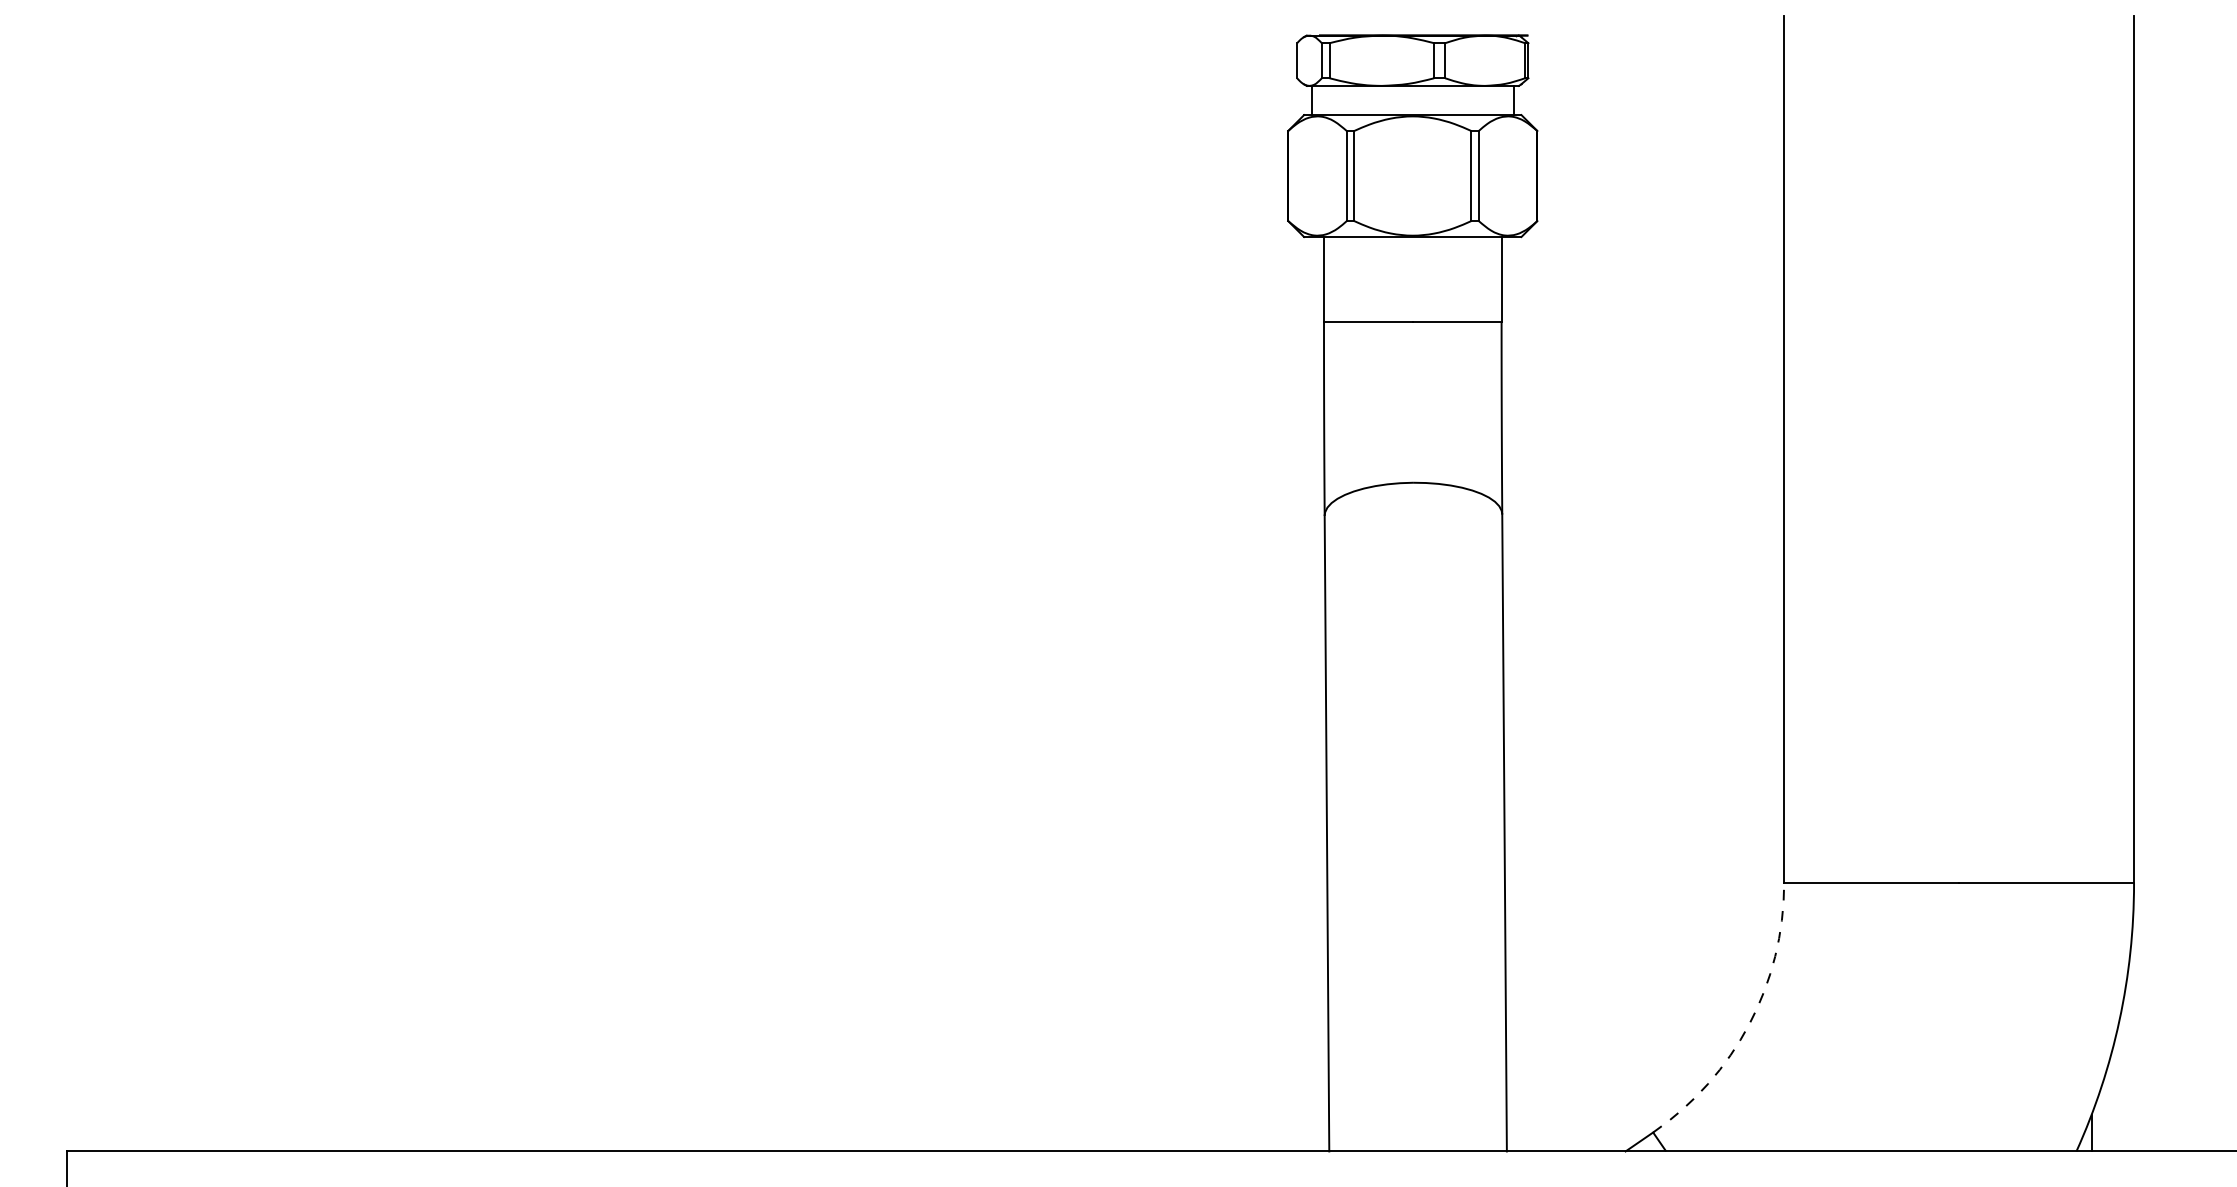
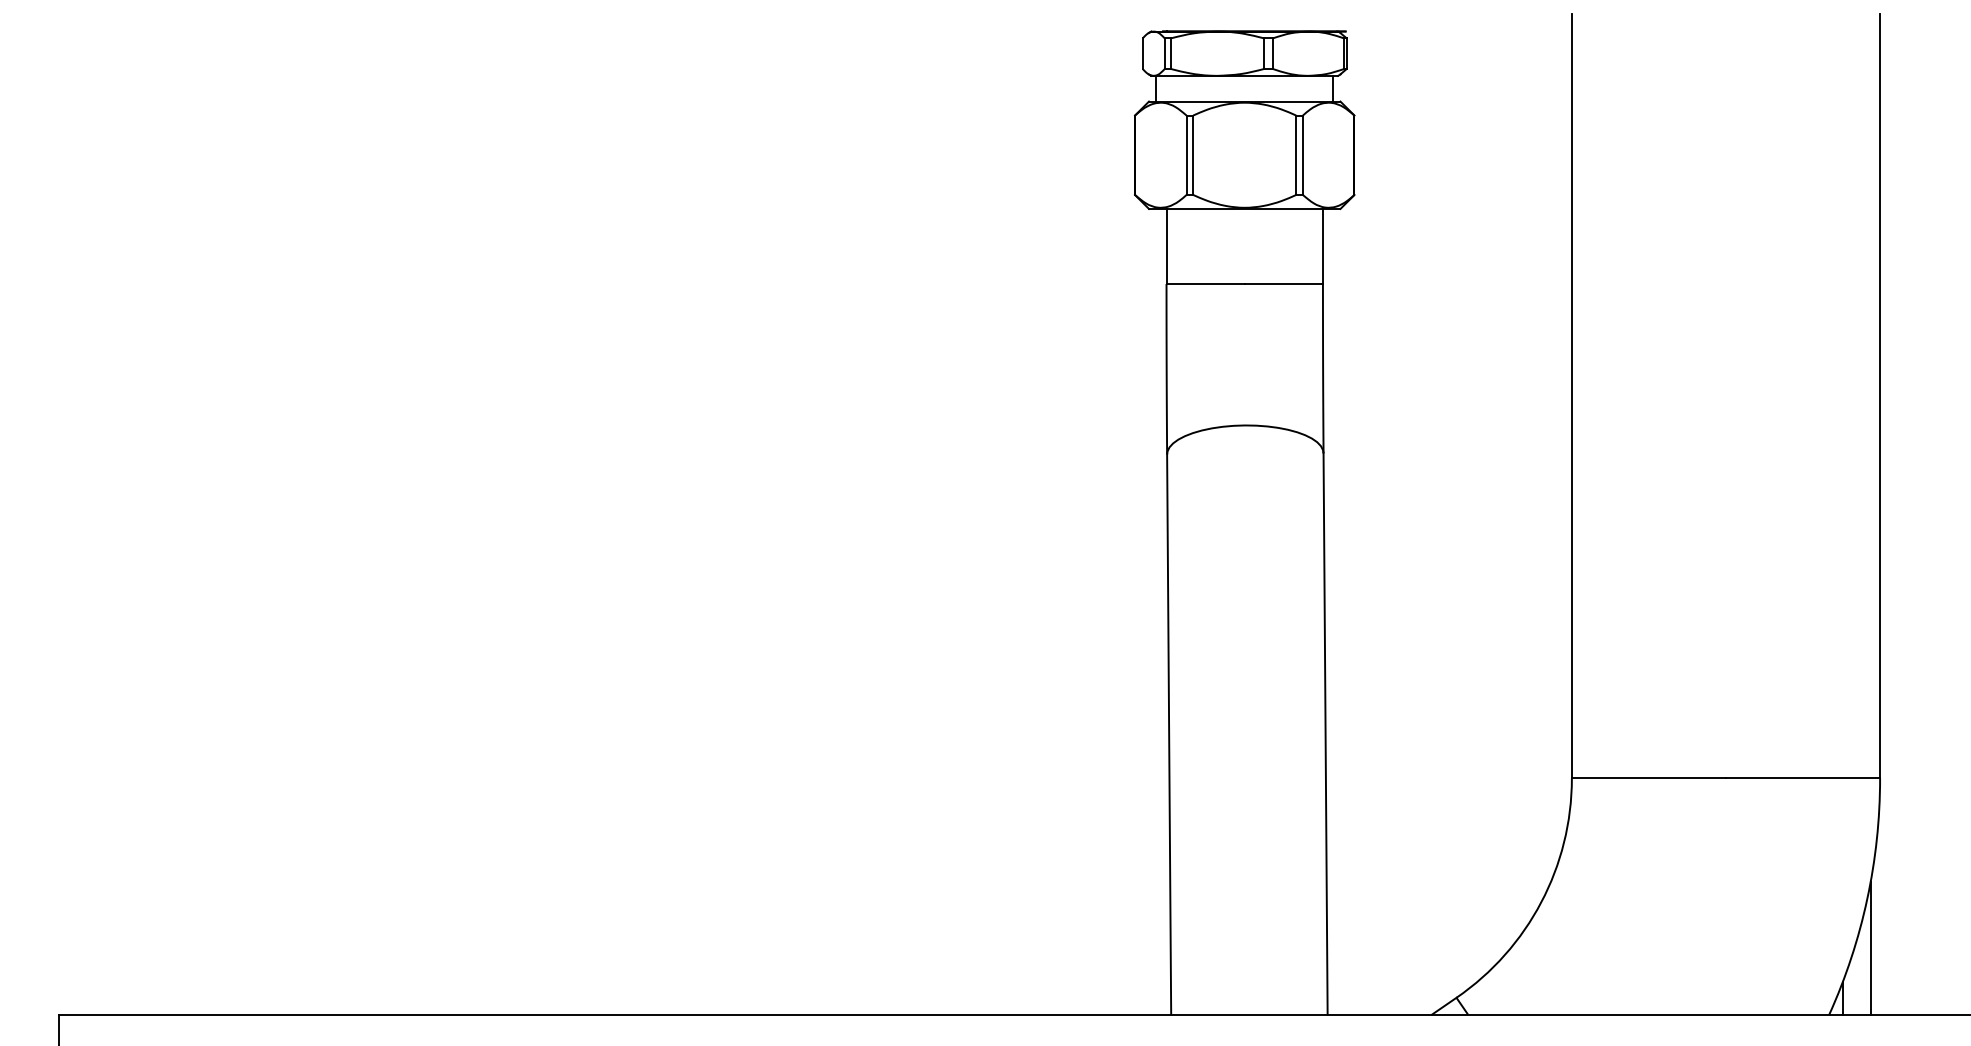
arc: (1749, 1024) -> (1541, 902), dashed -> solid
line: (2123, 1075) -> (1870, 947), added

